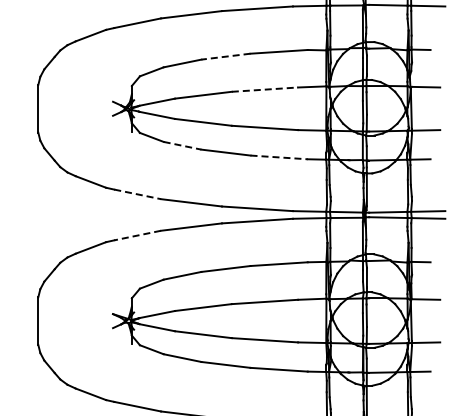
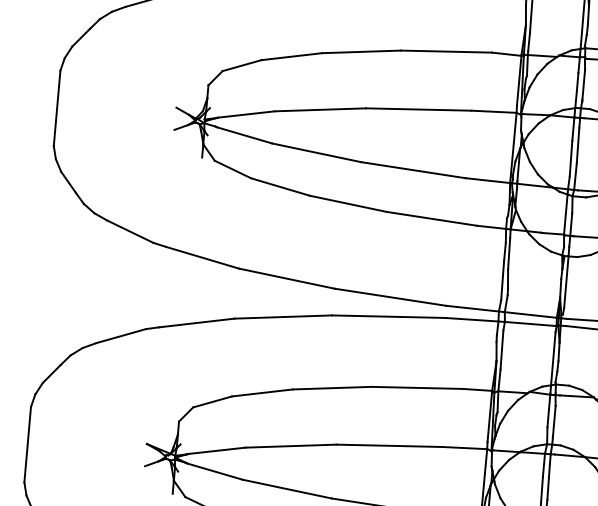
line: (225, 56) -> (360, 51), dashed -> solid
line: (265, 89) -> (419, 109), dashed -> solid
line: (183, 145) -> (281, 186), dashed -> solid
line: (279, 157) -> (432, 219), dashed -> solid
line: (137, 194) -> (202, 257), dashed -> solid
line: (137, 235) -> (196, 322), dashed -> solid

